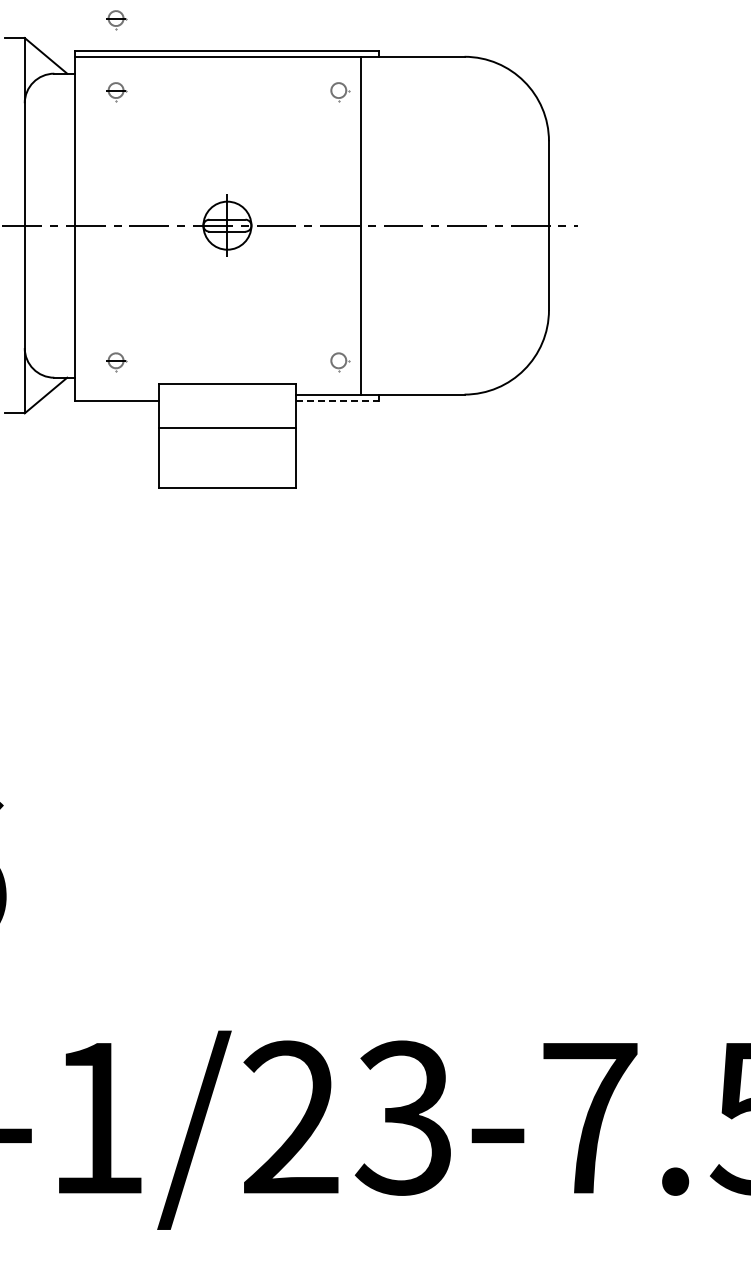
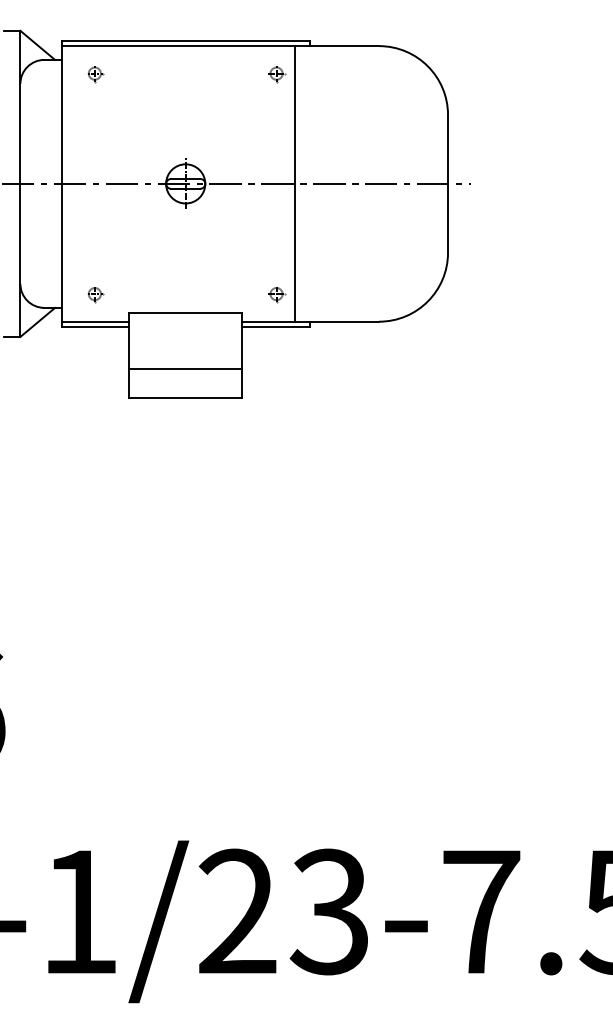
part: (116, 20) -> (95, 16), removed
line: (116, 394) -> (95, 321), added
line: (337, 400) -> (275, 326), dashed -> solid
line: (227, 427) -> (185, 368), moved

